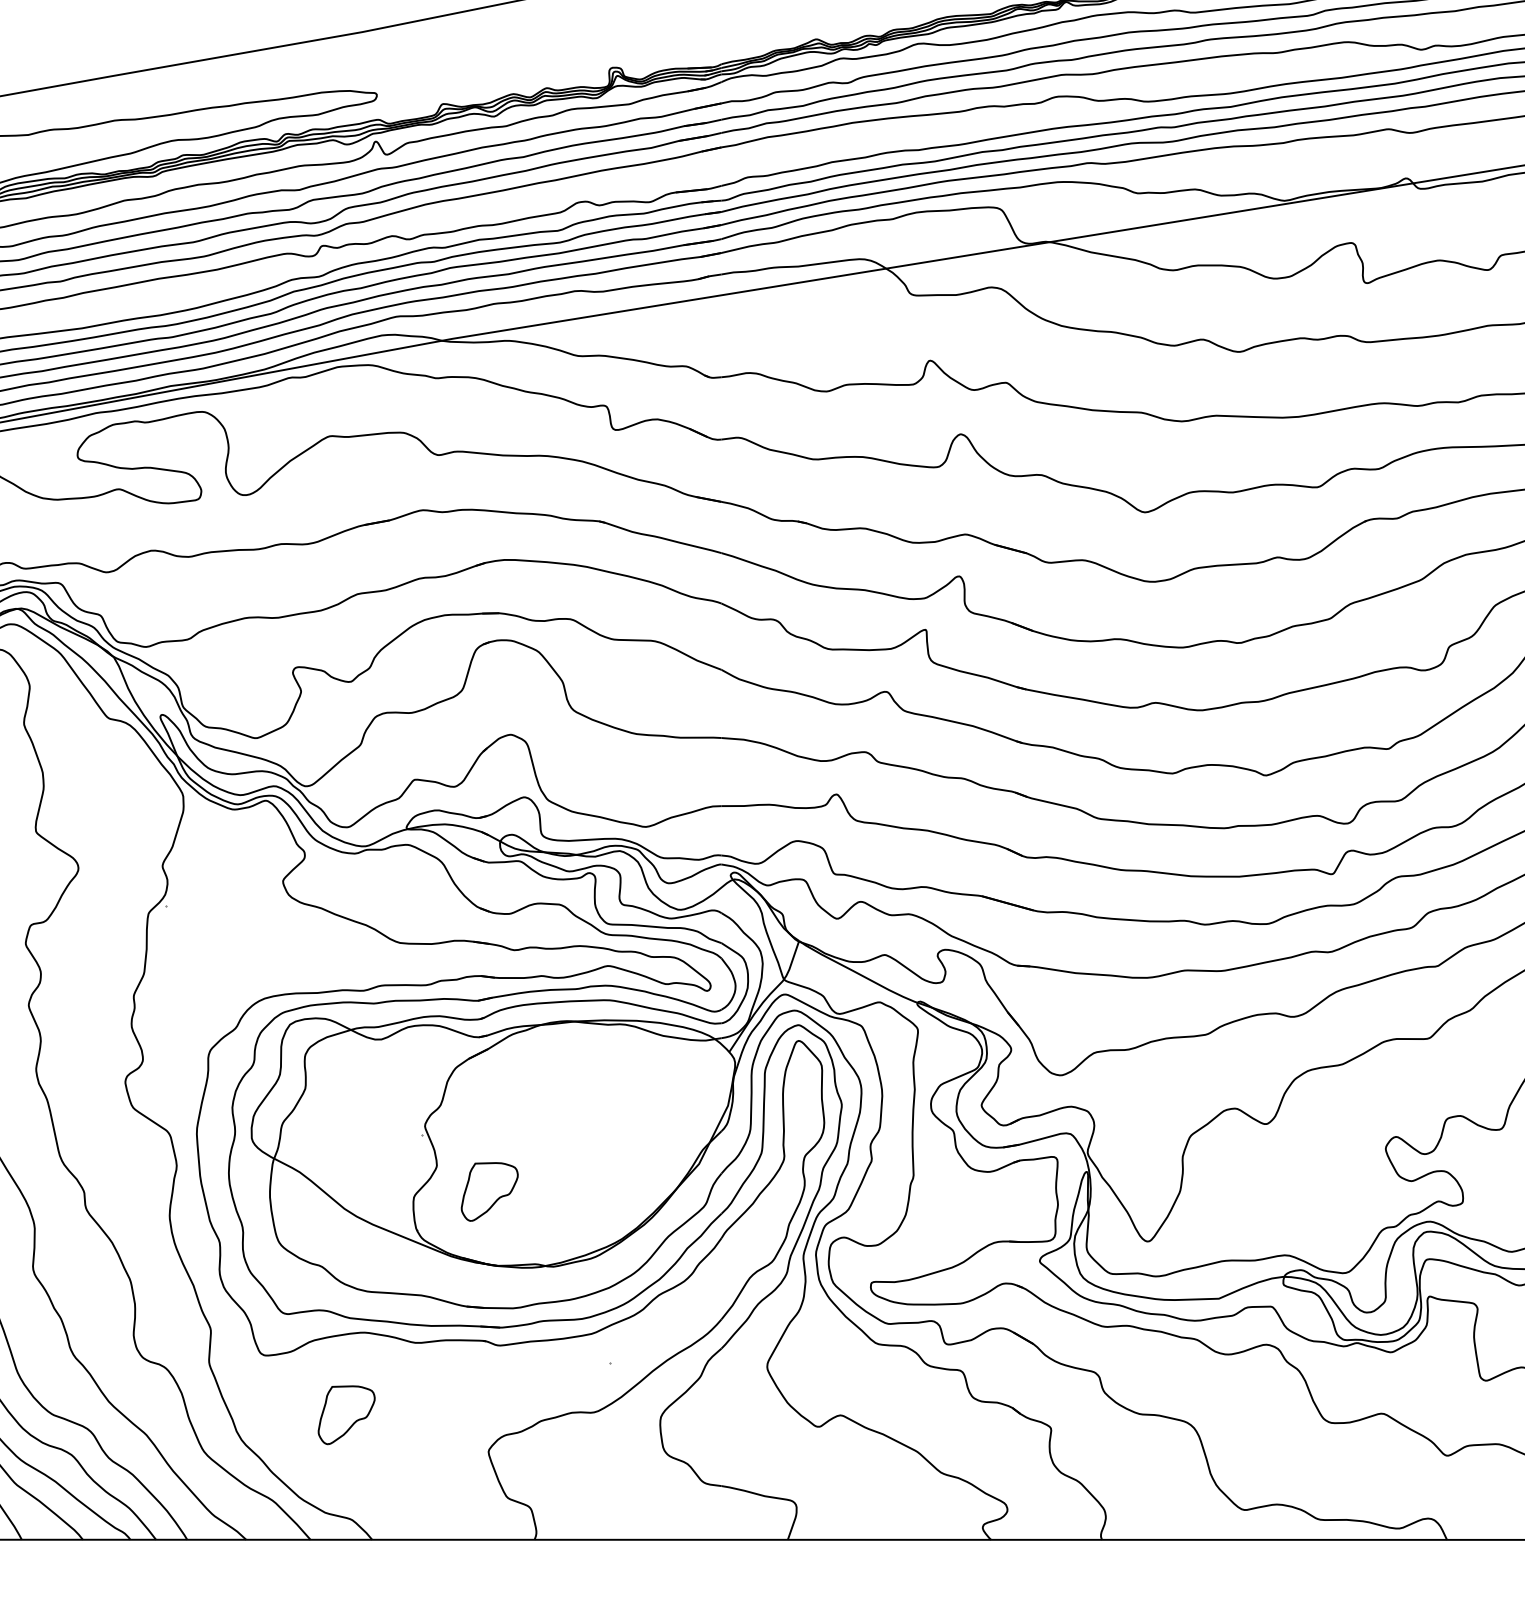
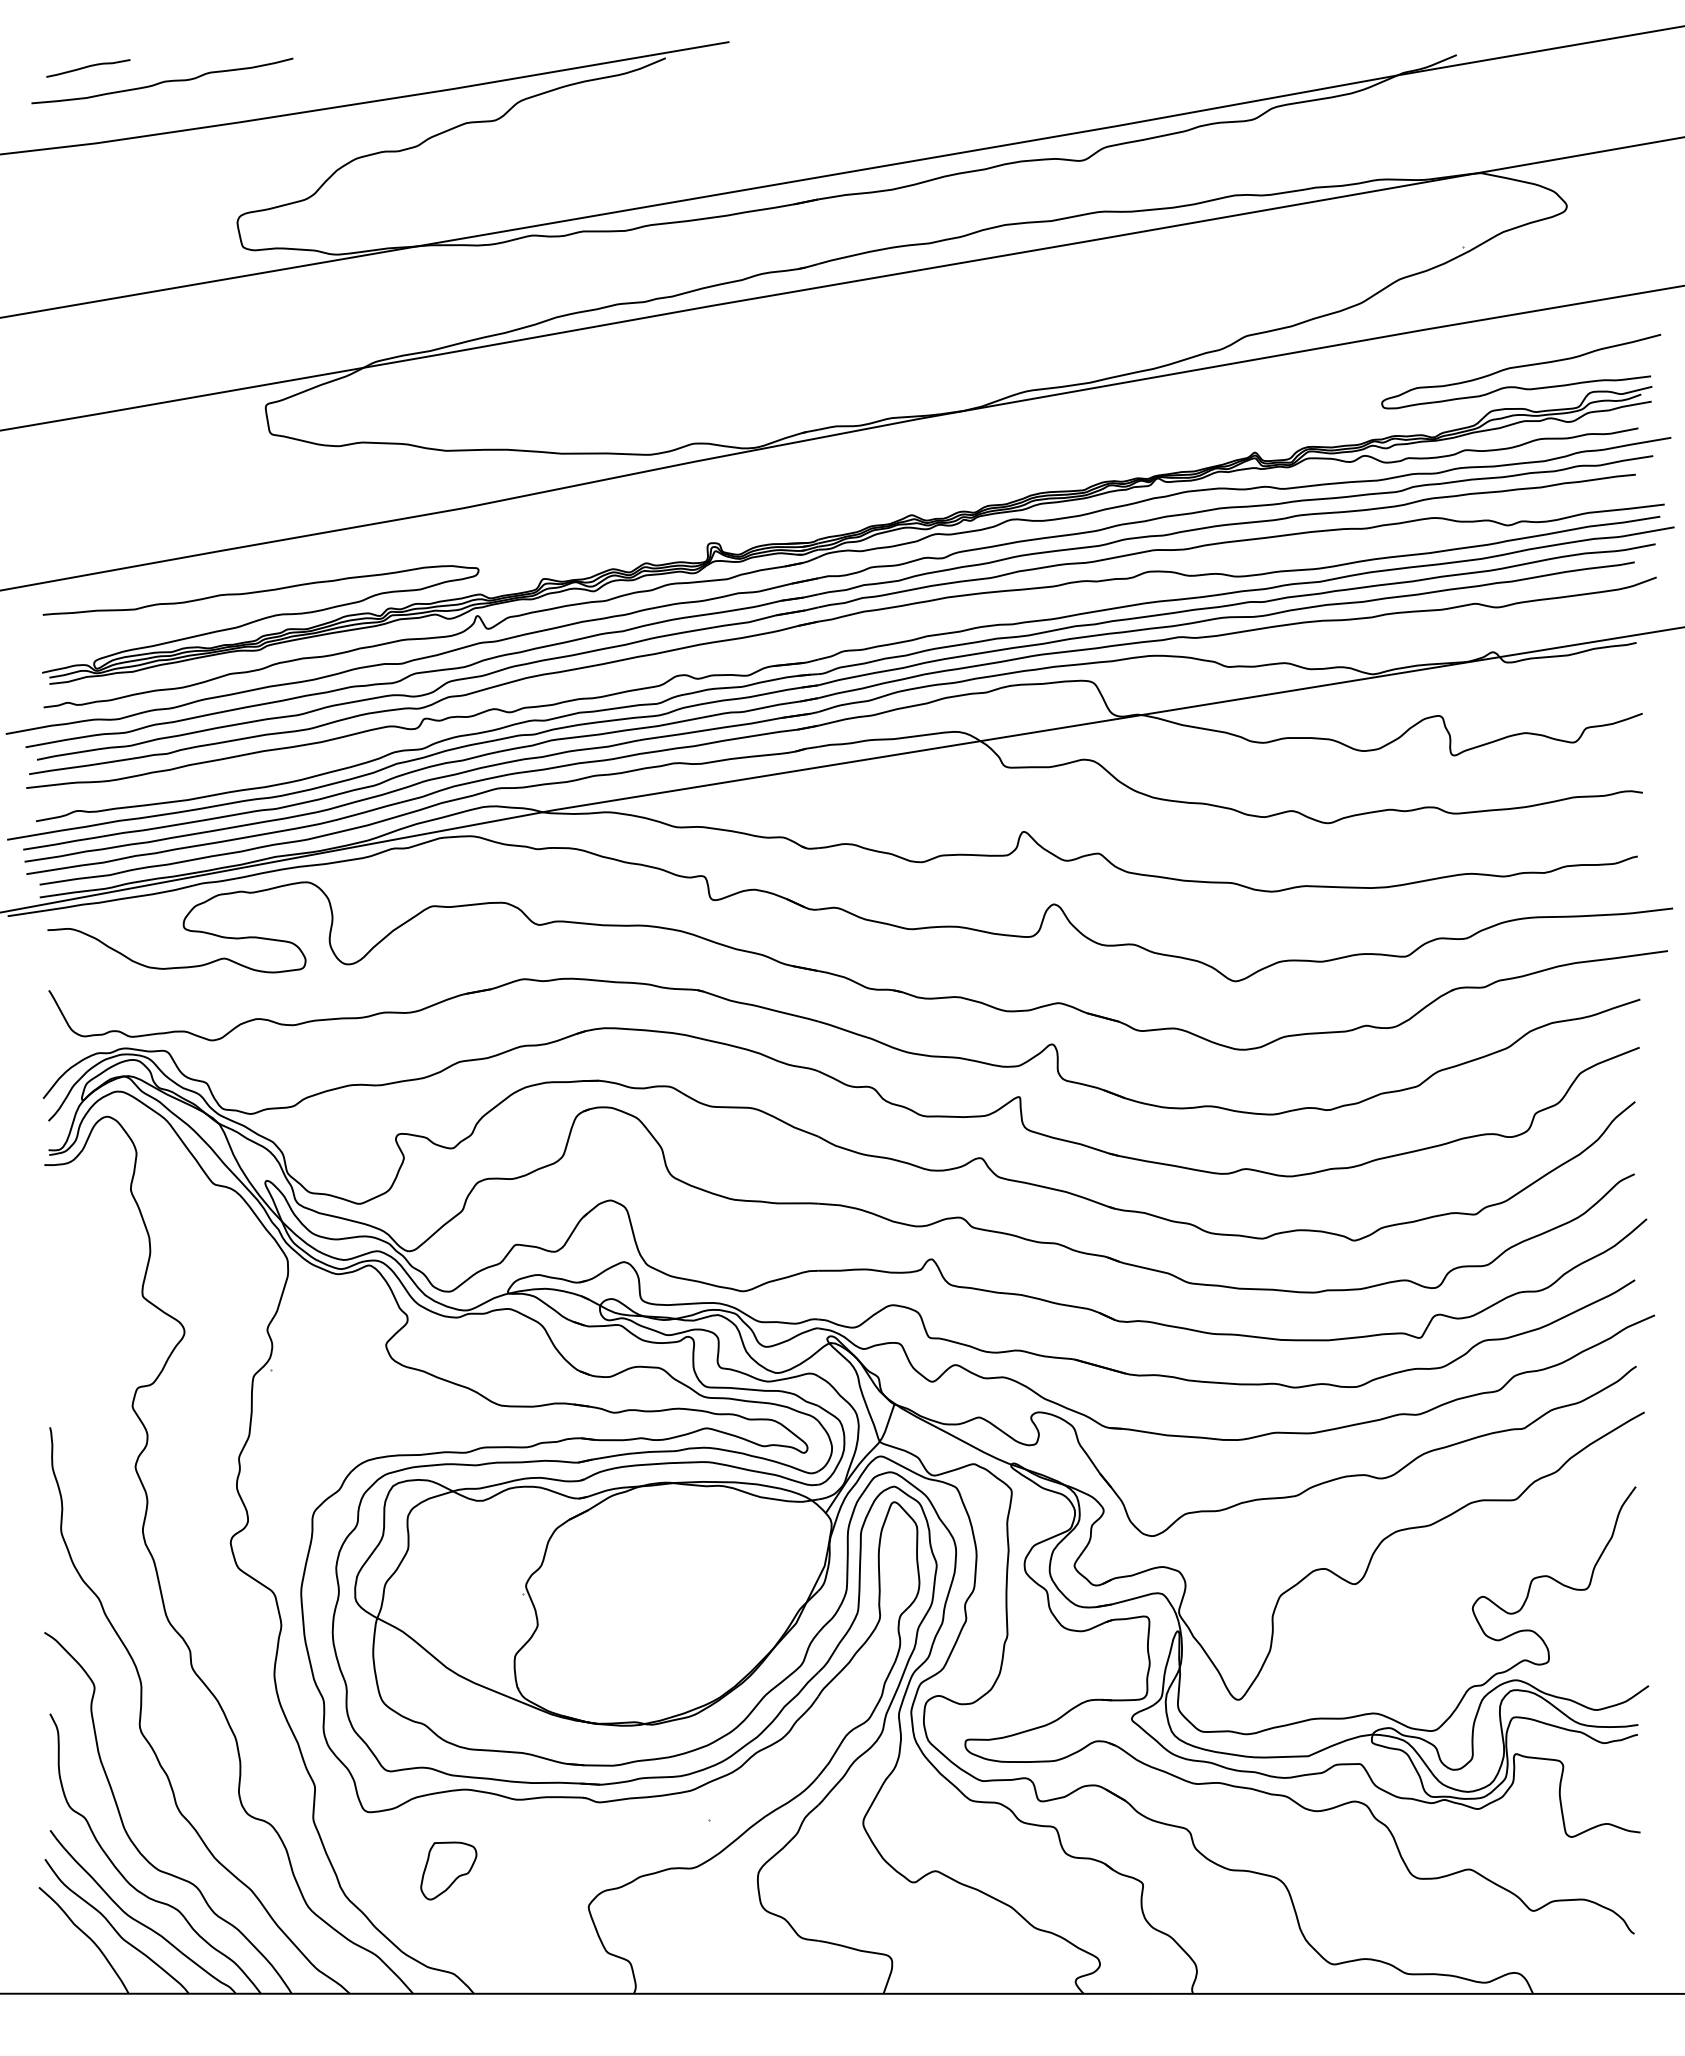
part: (489, 1191) -> (589, 1650), removed

